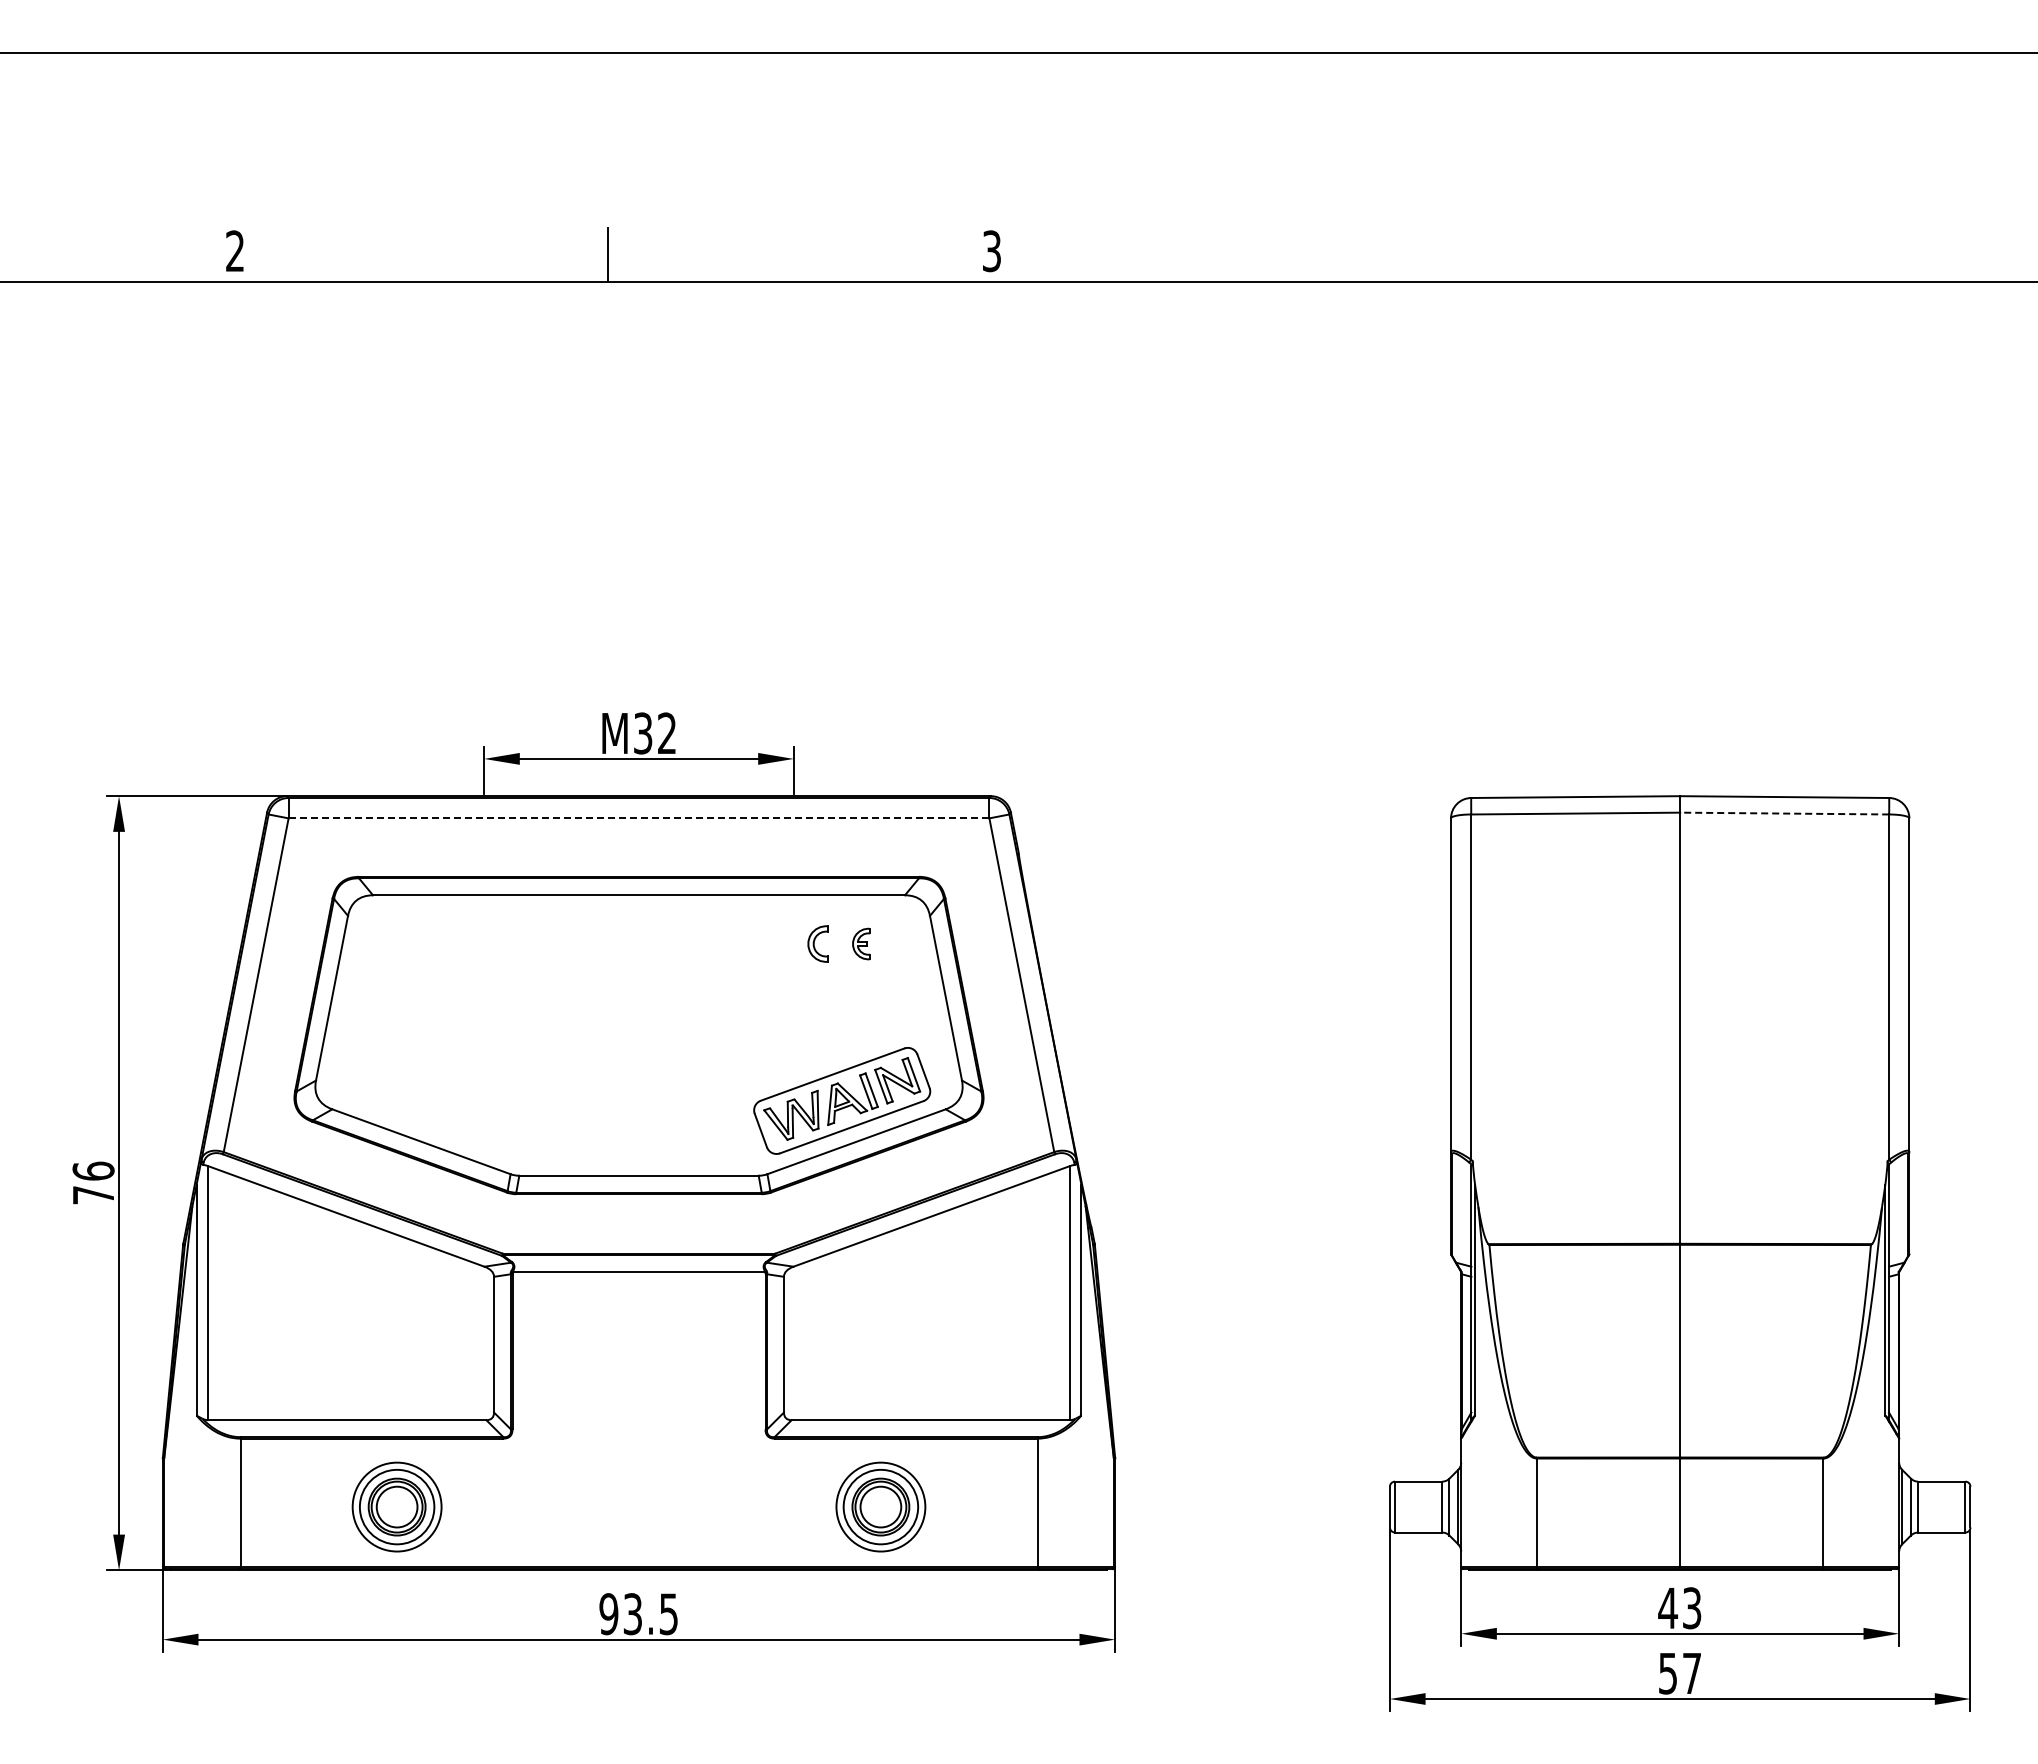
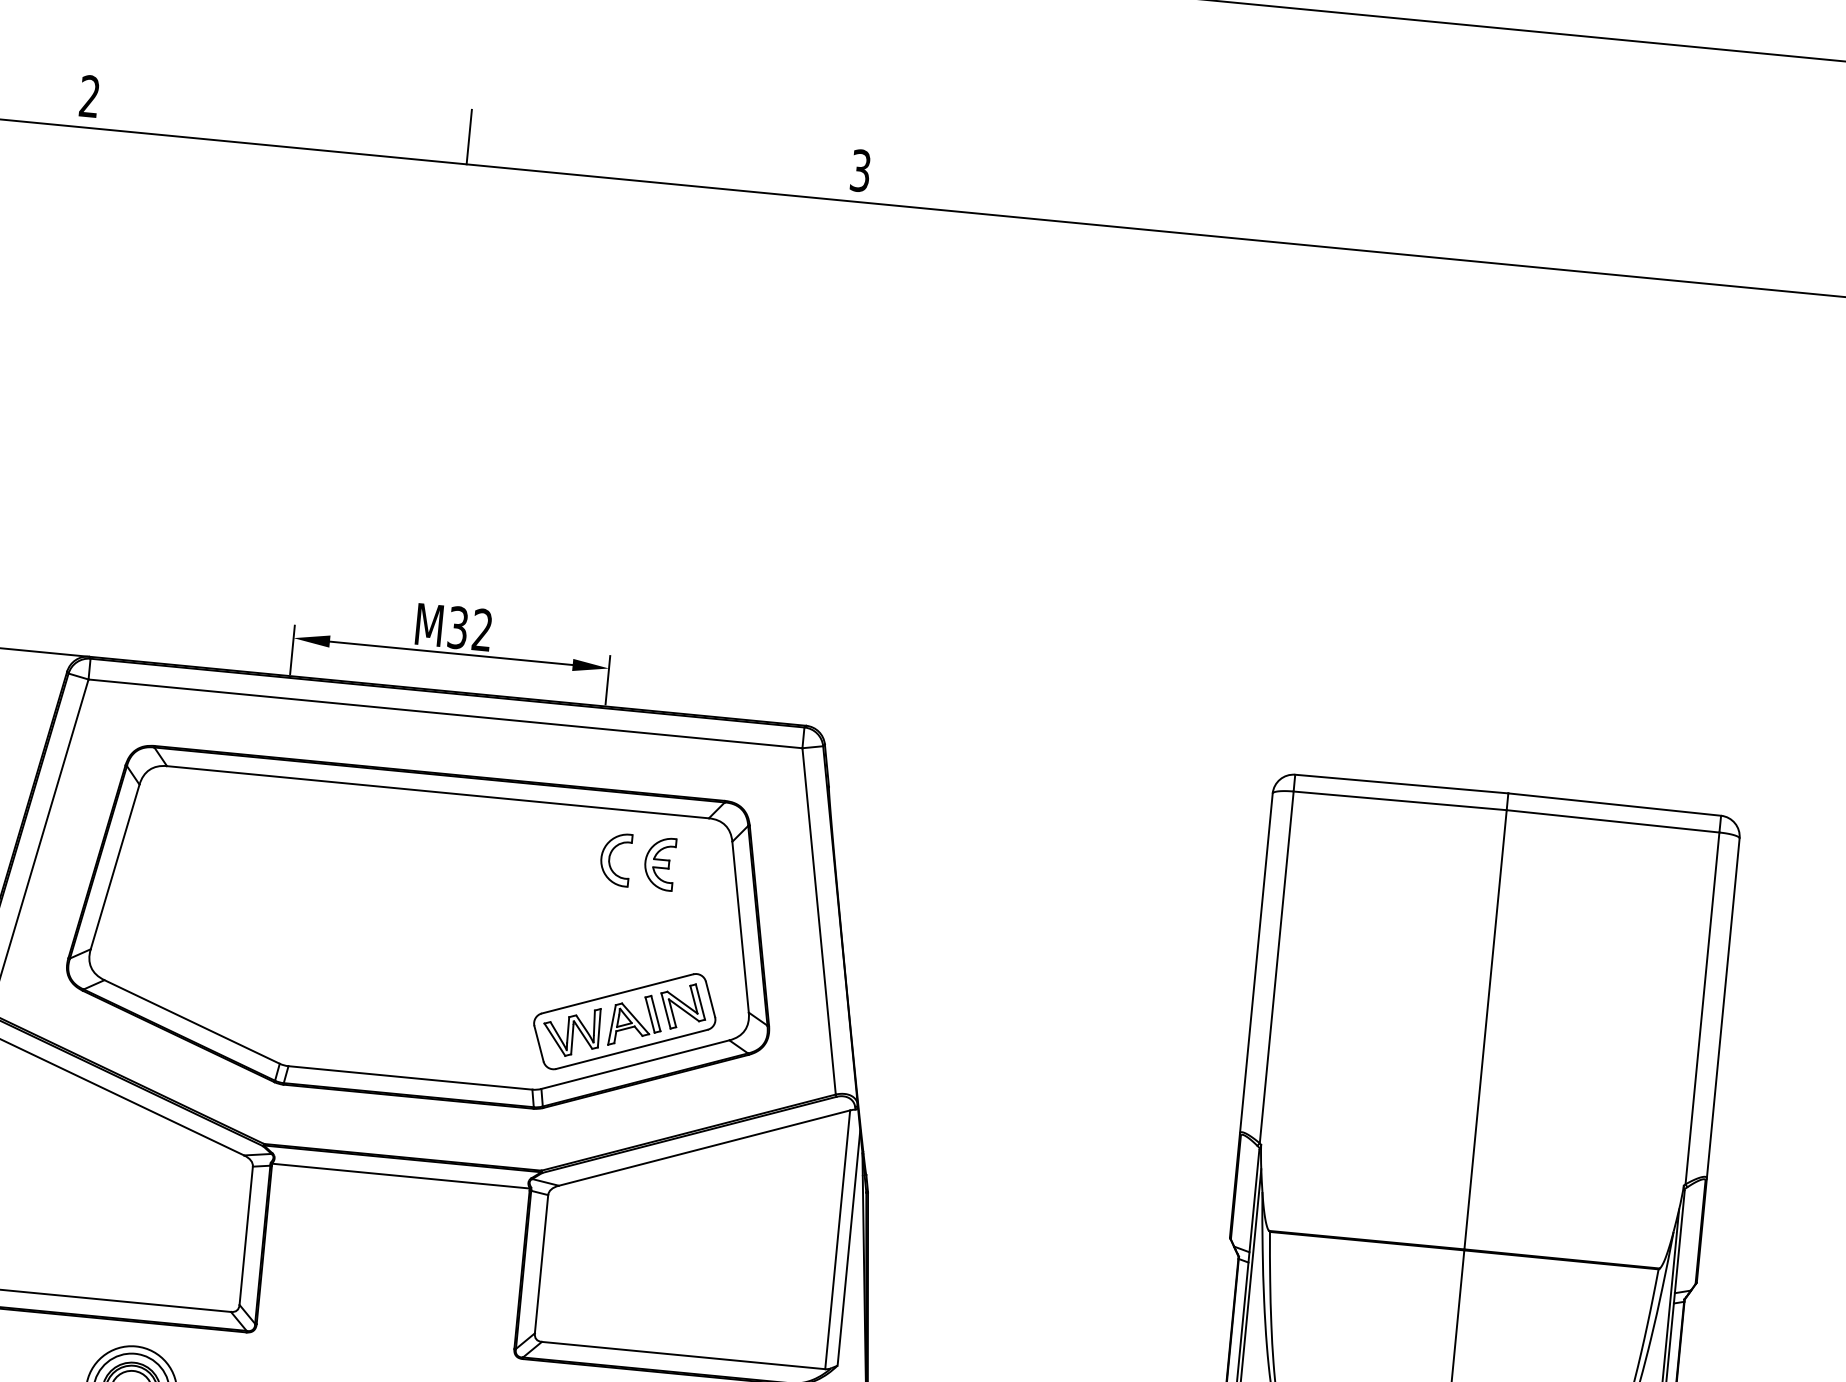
line: (1784, 813) -> (1612, 821), dashed -> solid
line: (639, 818) -> (445, 714), dashed -> solid
part: (817, 943) -> (615, 858), size x1.43
part: (861, 943) -> (659, 863), size x1.67

